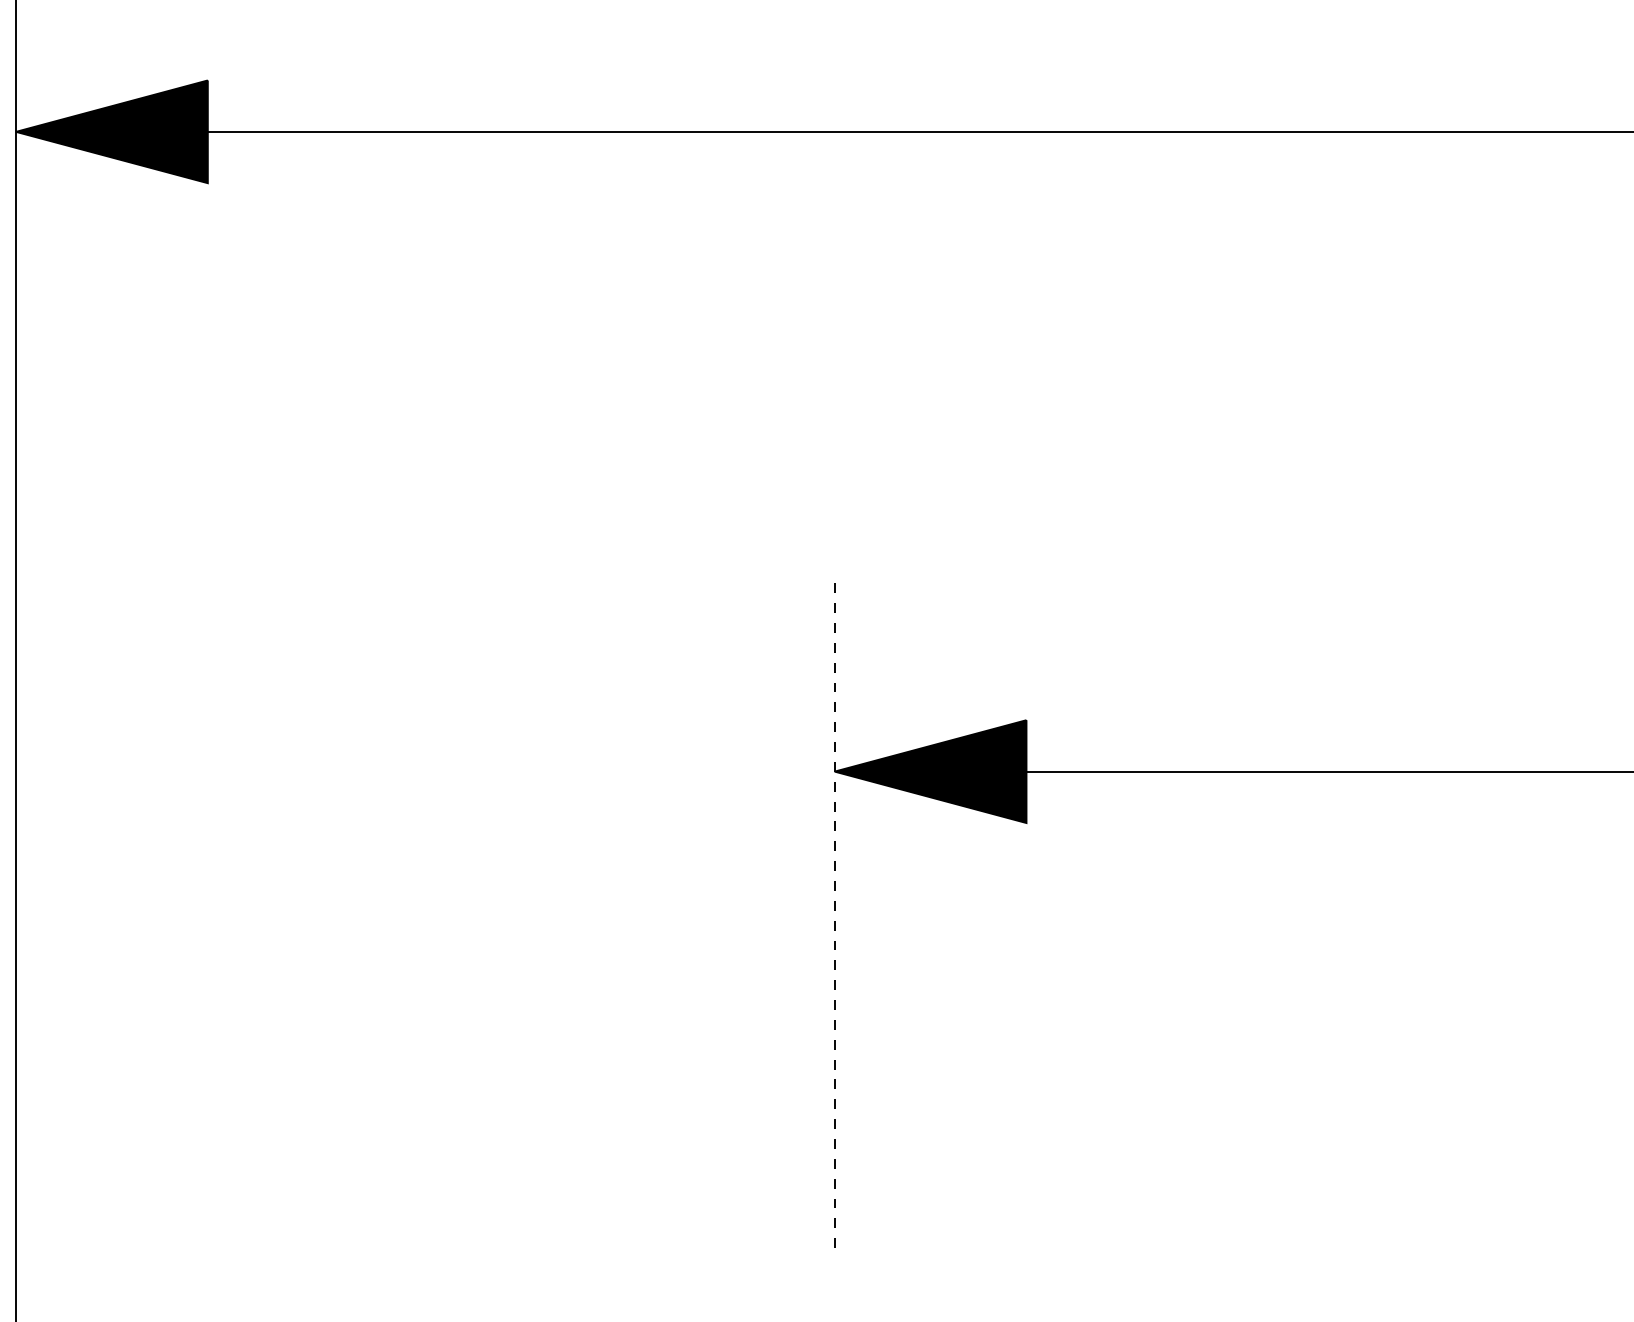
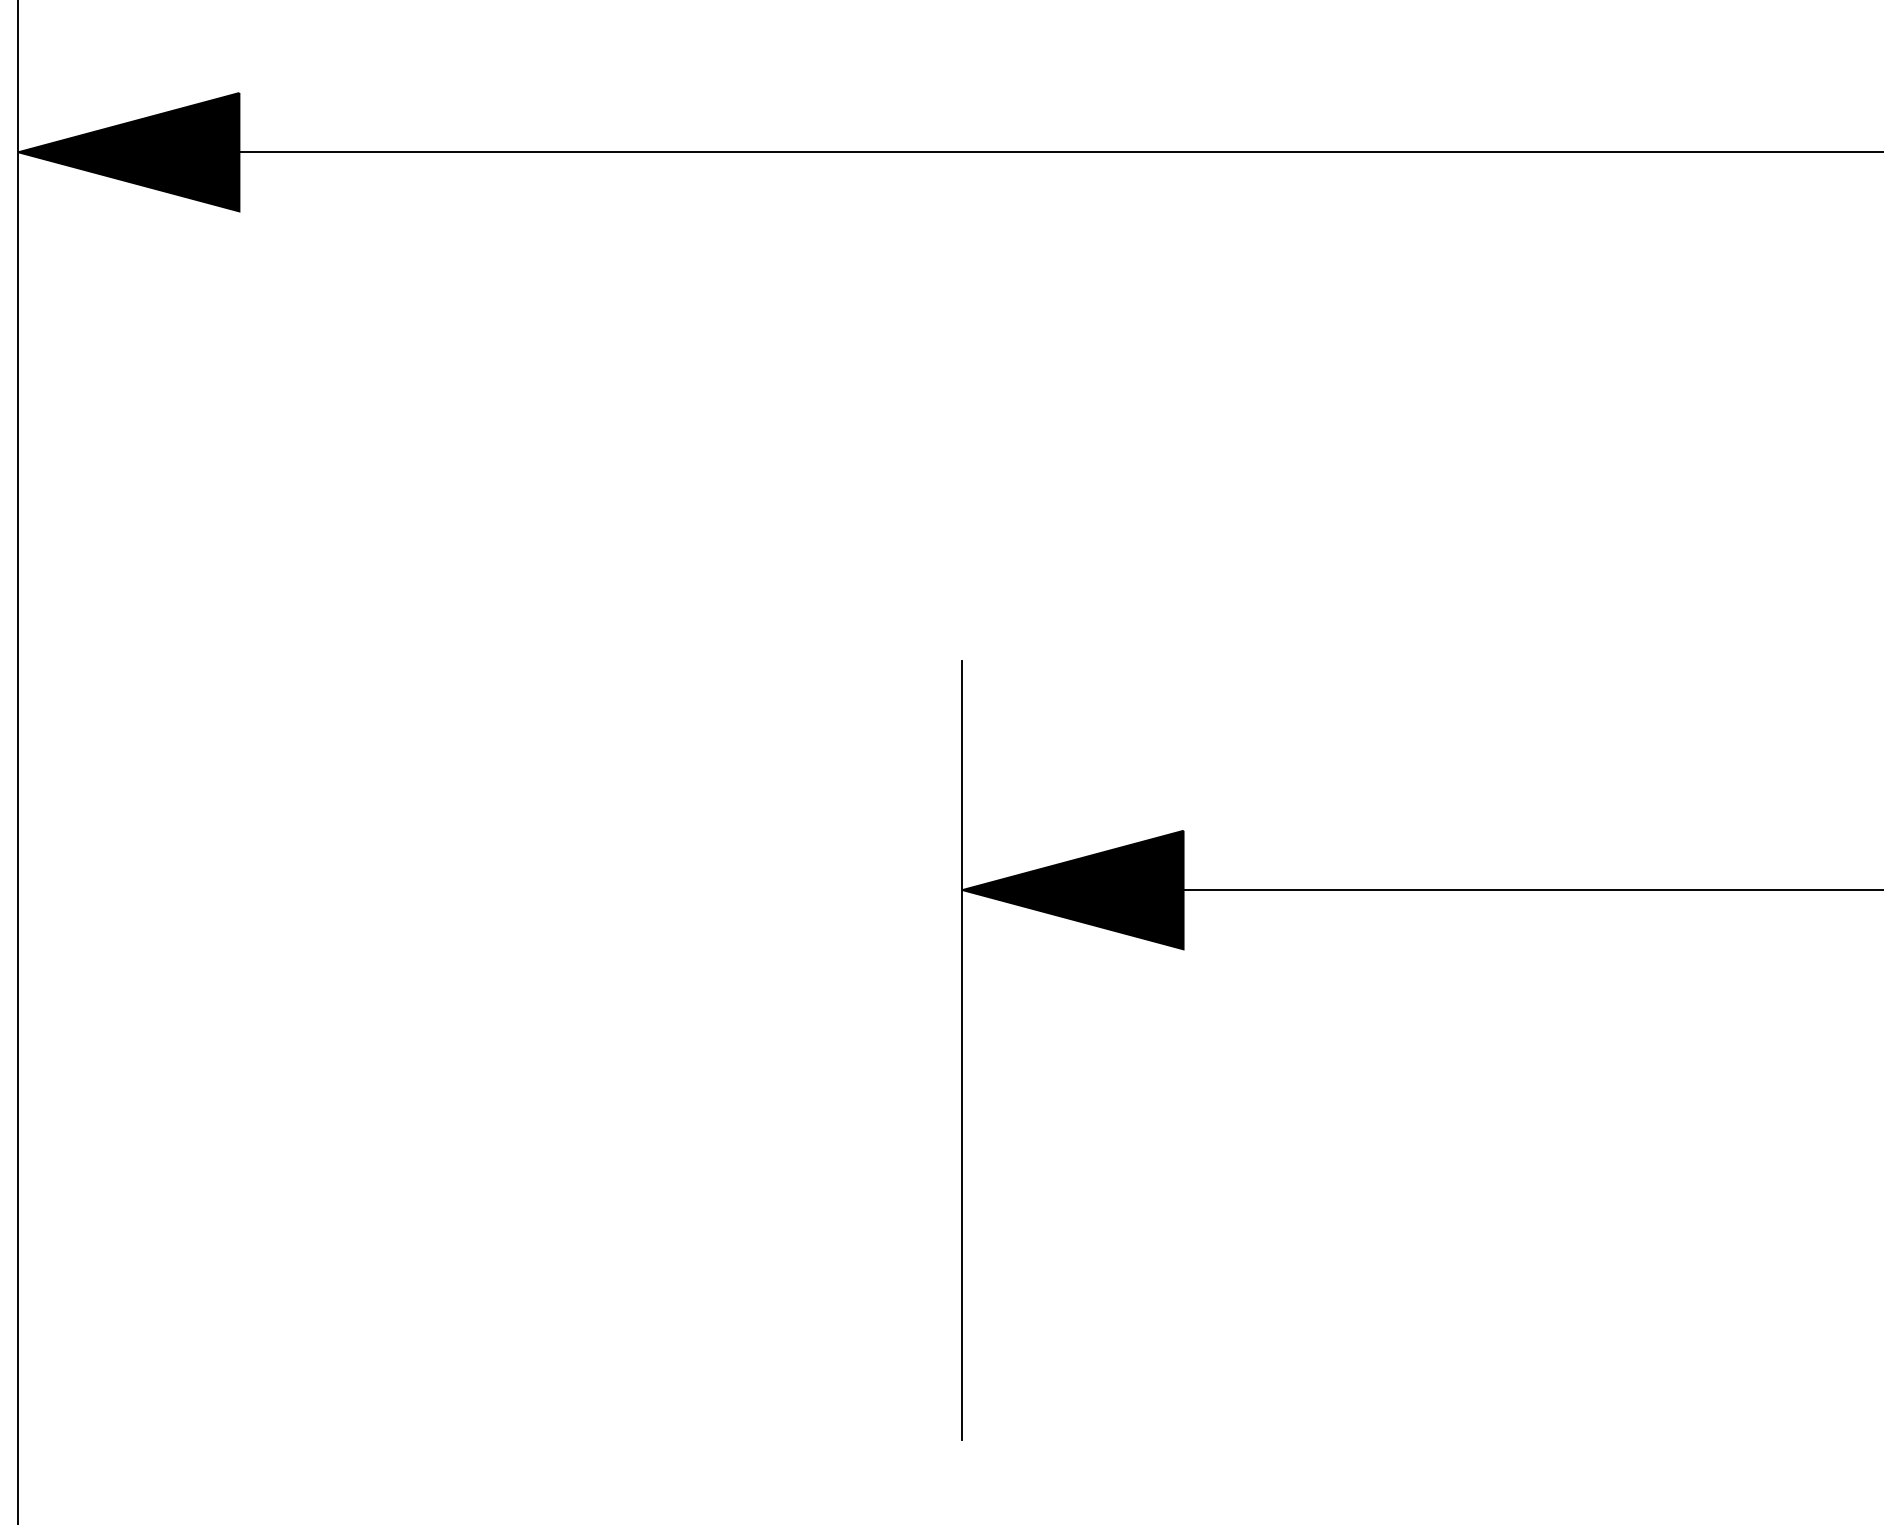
line: (834, 909) -> (962, 1049), dashed -> solid

